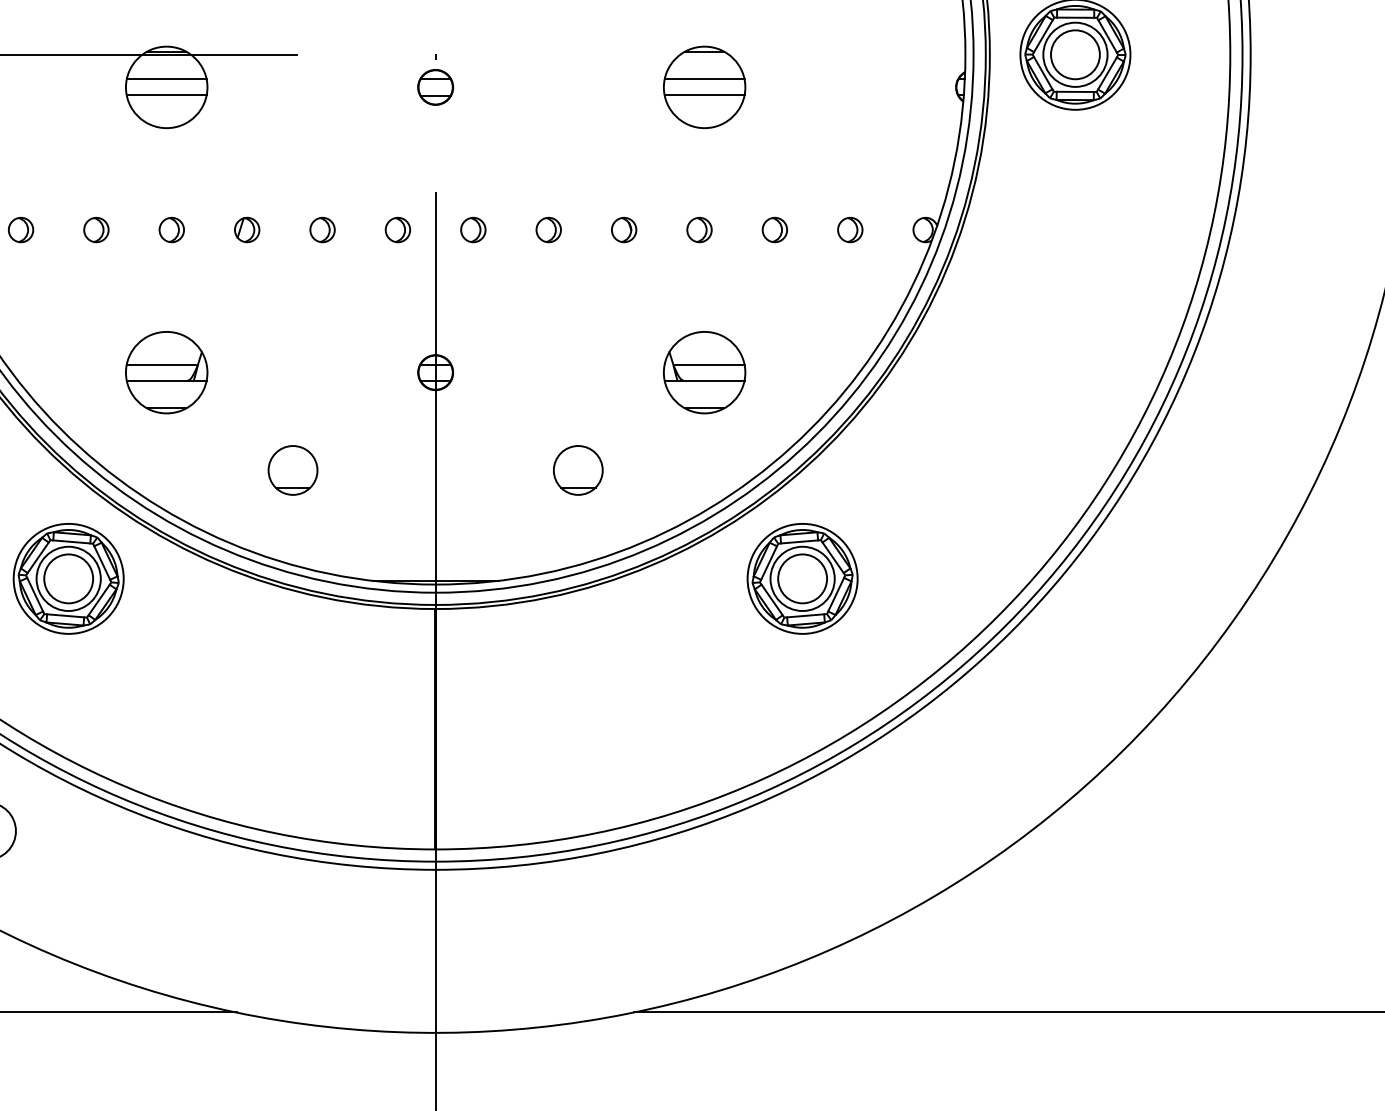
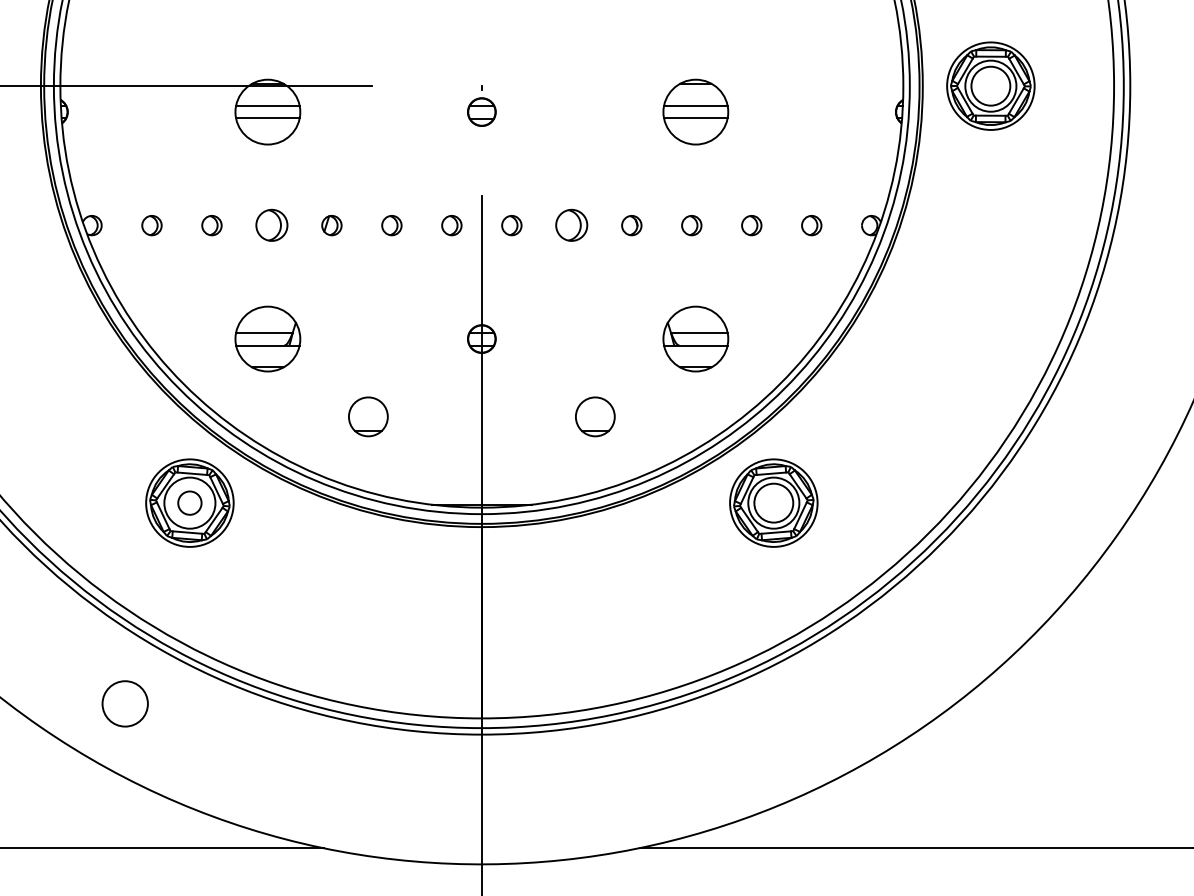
part: (171, 229) -> (271, 225), size x1.6
part: (548, 229) -> (571, 225), size x1.6
circle: (68, 578) -> (189, 502), size x0.6

